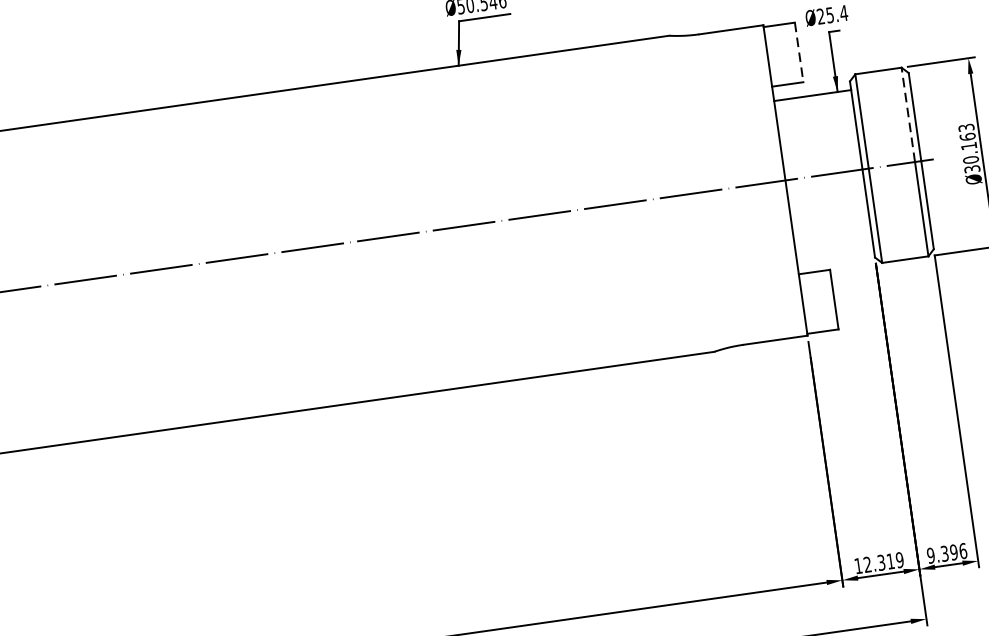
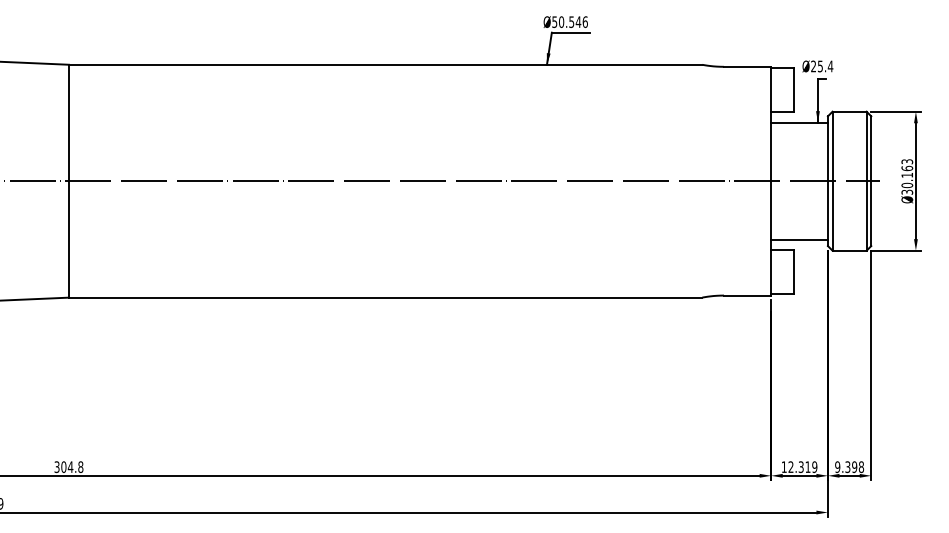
line: (799, 52) -> (794, 90), dashed -> solid
line: (908, 114) -> (866, 146), dashed -> solid
line: (835, 254) -> (799, 239), added
text: (963, 550) -> (861, 466), 9.396 -> 9.398

